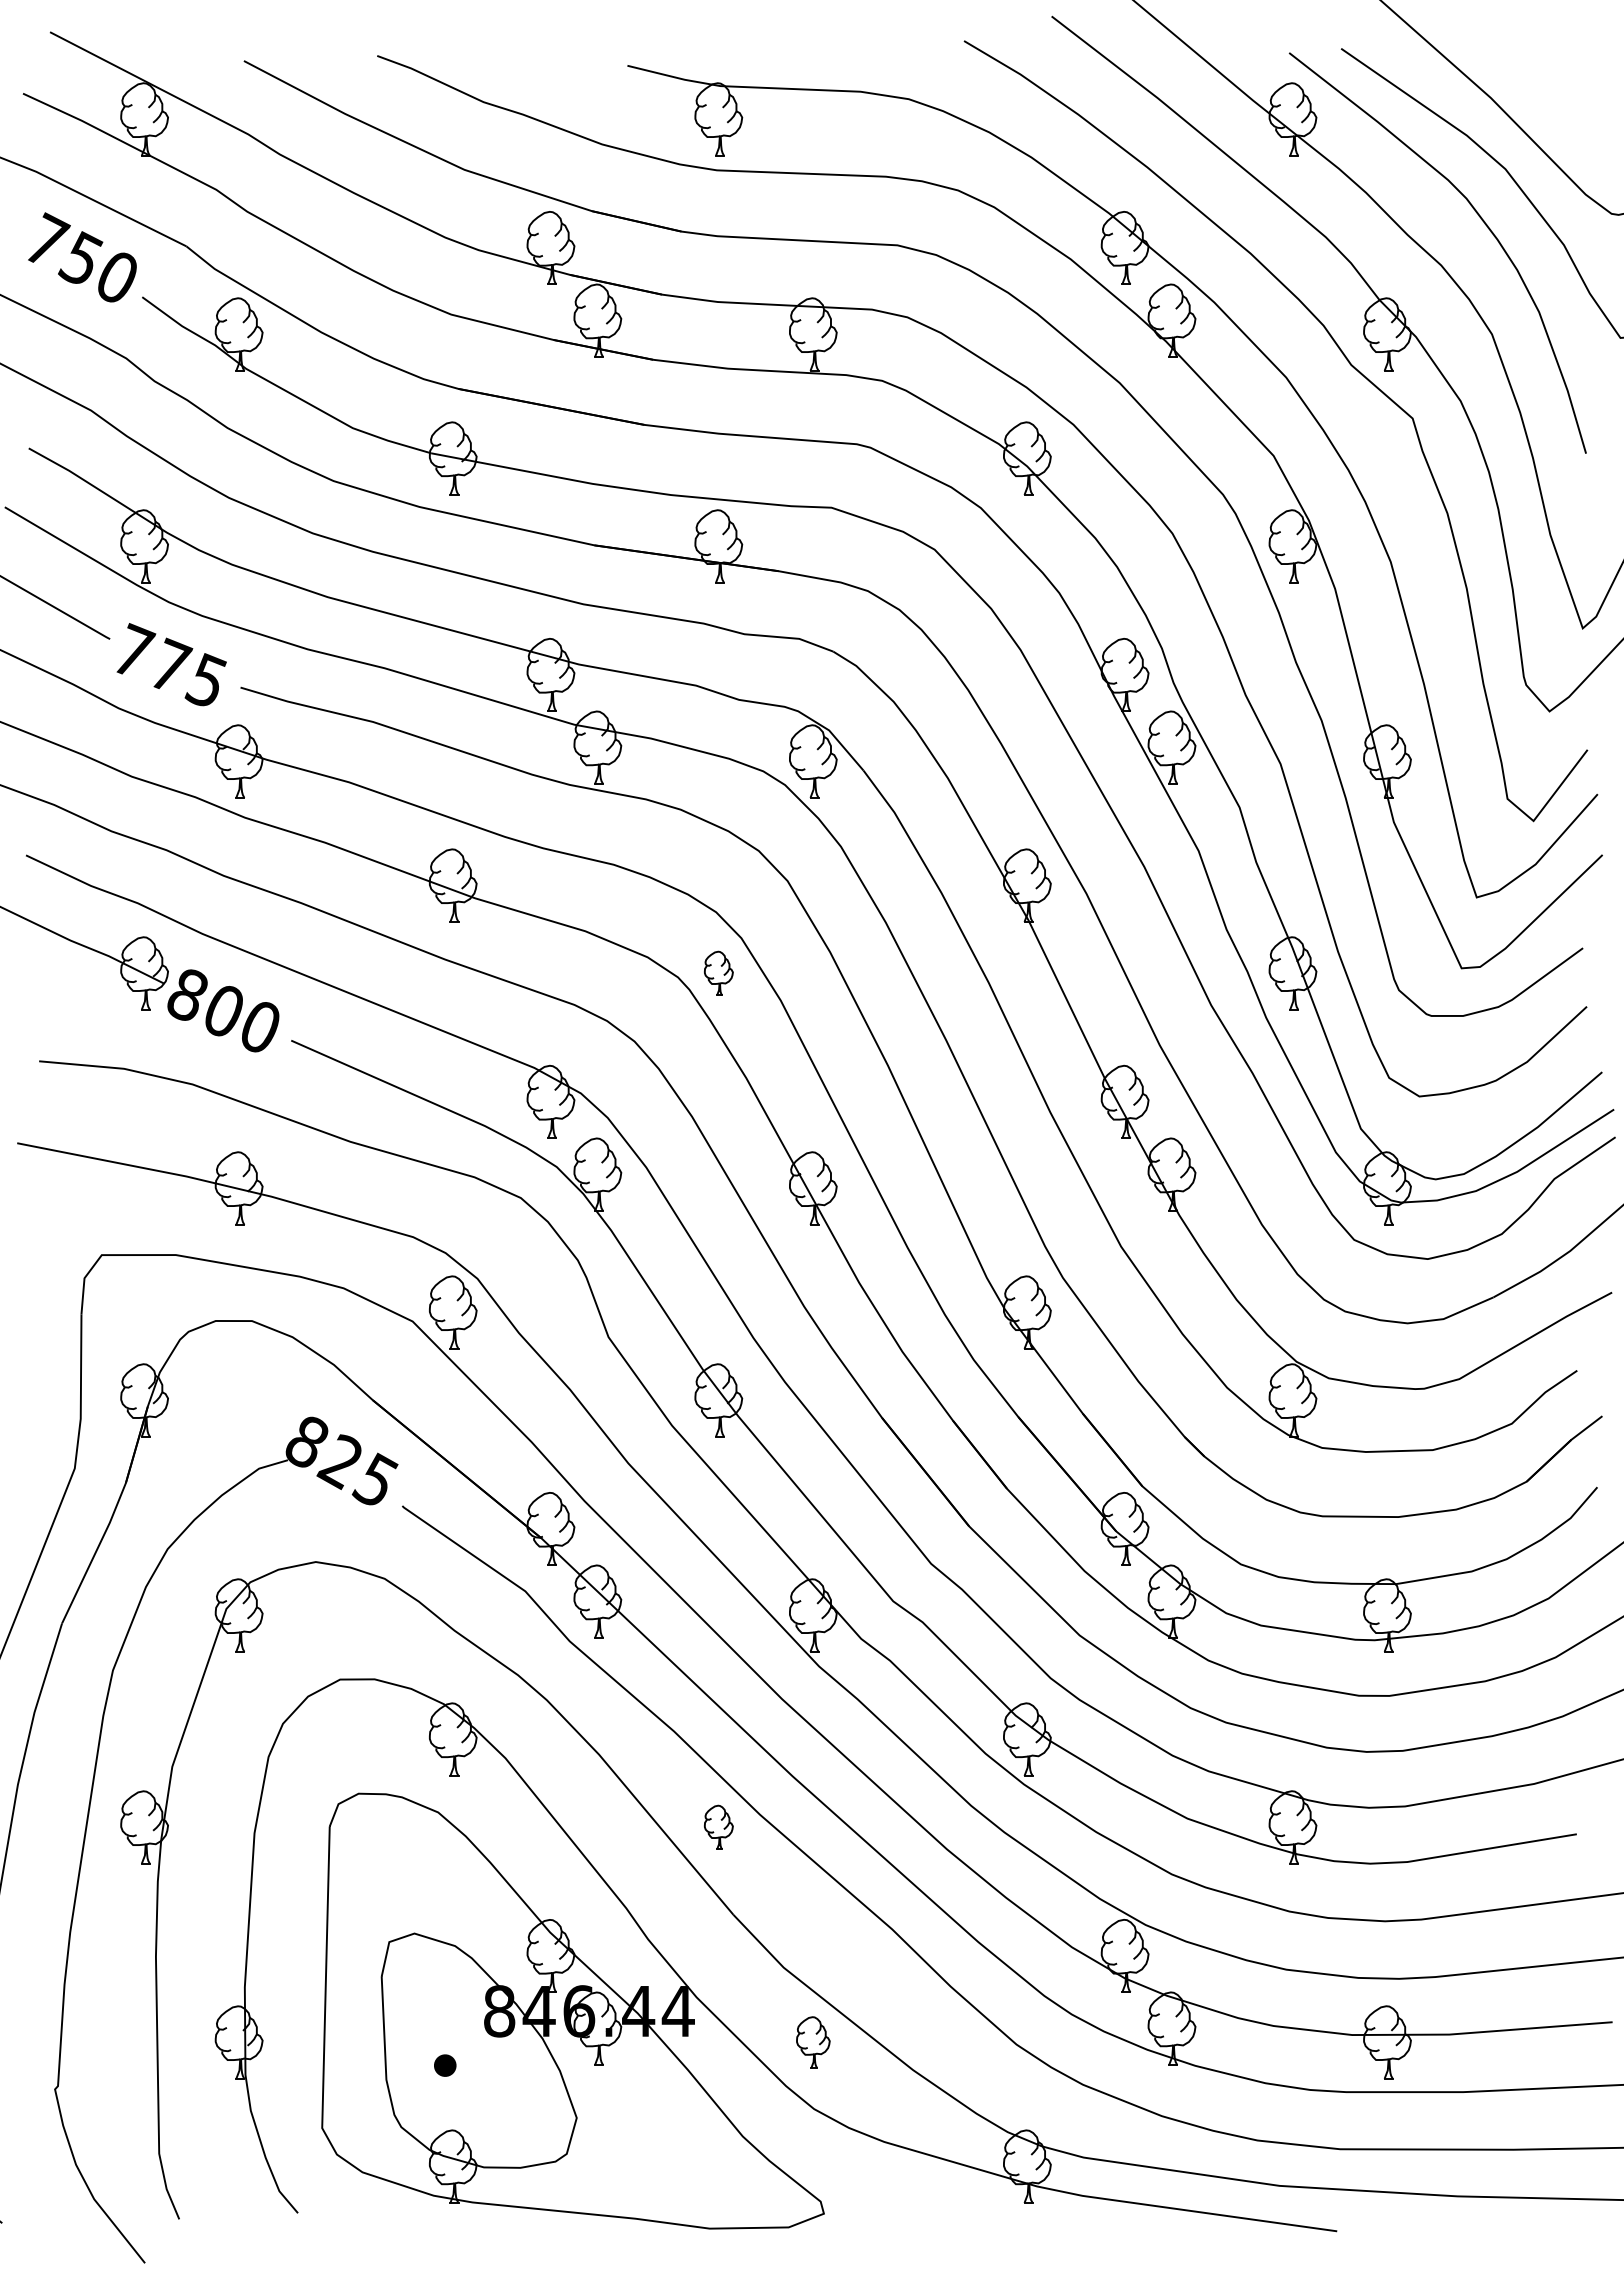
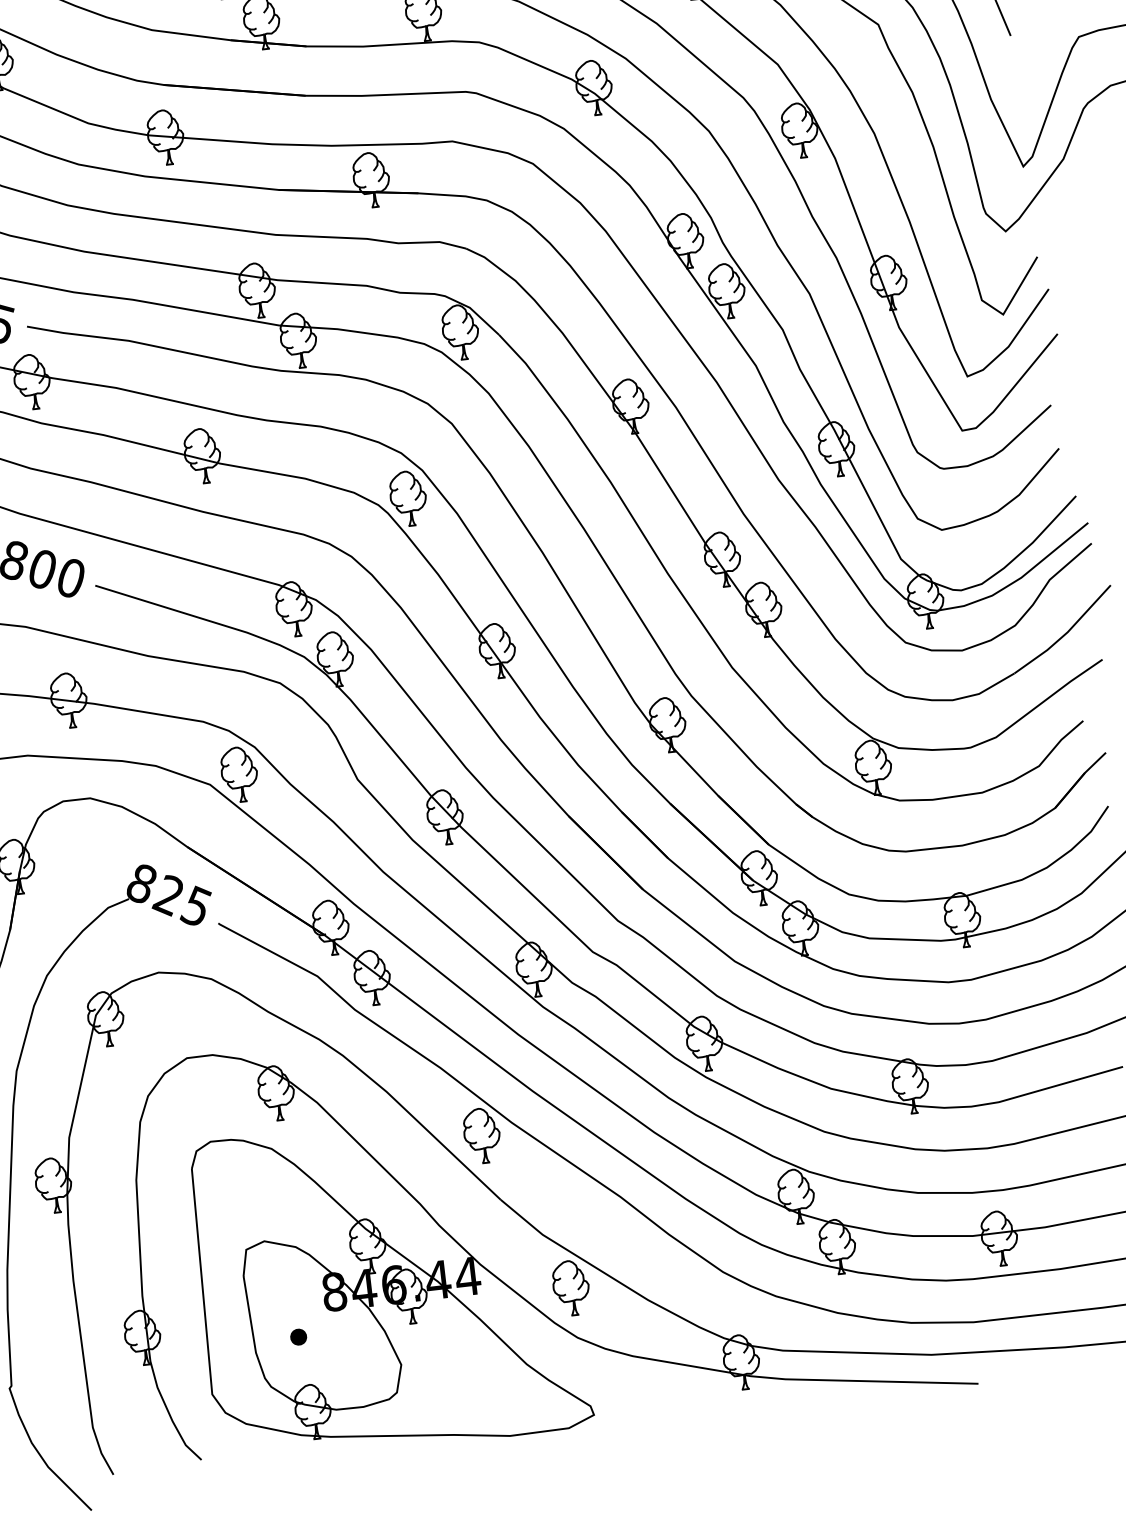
part: (718, 973) -> (408, 498), size x1.67
part: (718, 1827) -> (482, 1135), size x1.67
part: (813, 2042) -> (571, 1288), size x1.43

